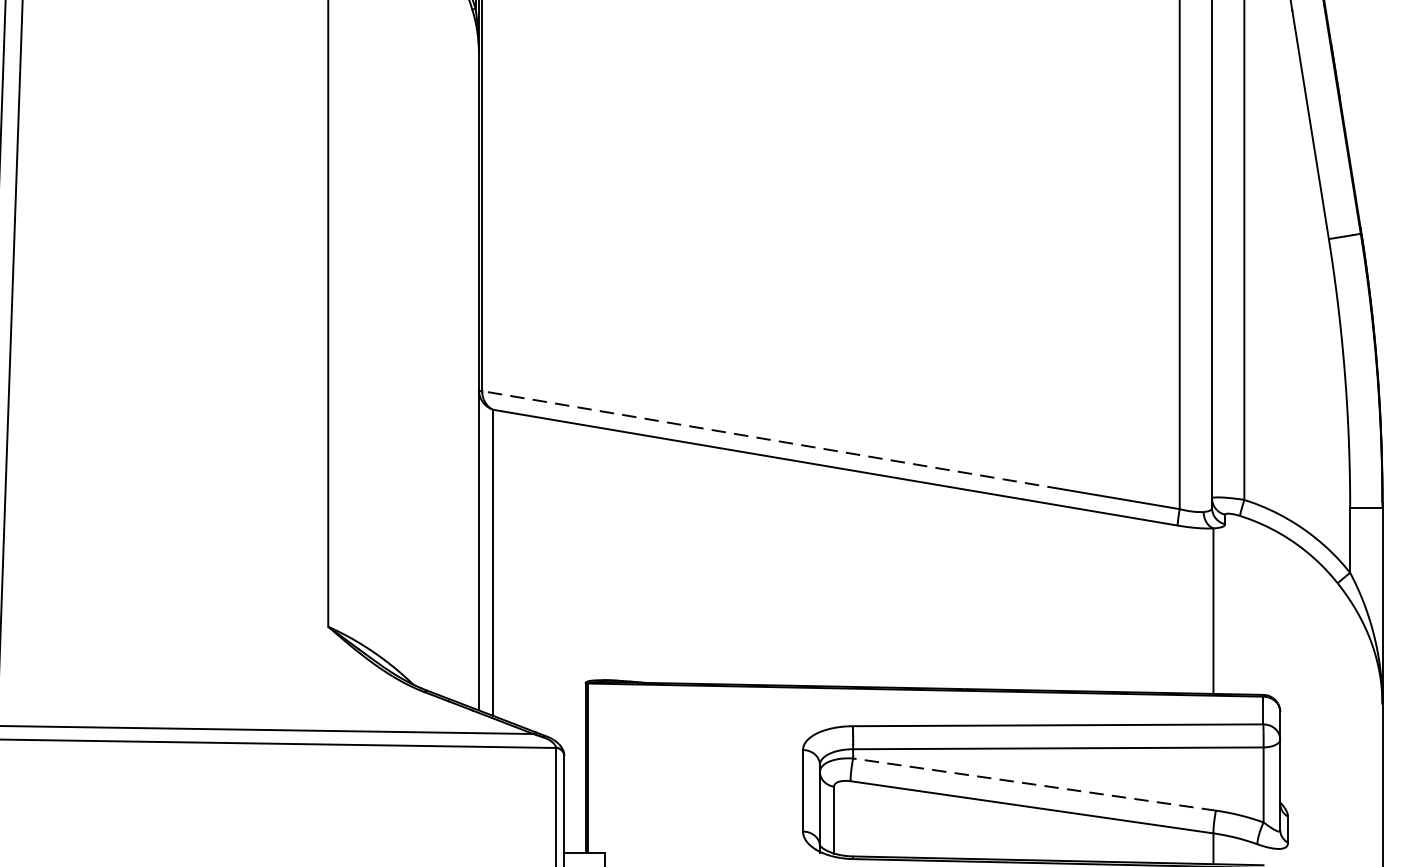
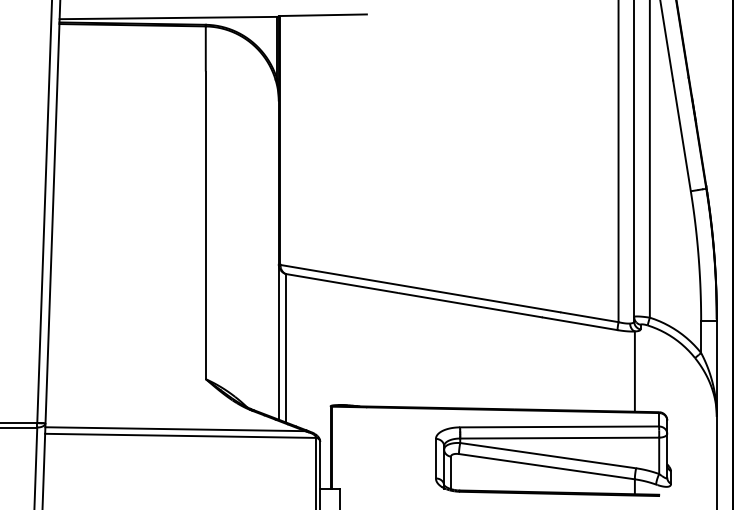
line: (775, 439) -> (422, 288), dashed -> solid
line: (1035, 784) -> (548, 455), dashed -> solid

